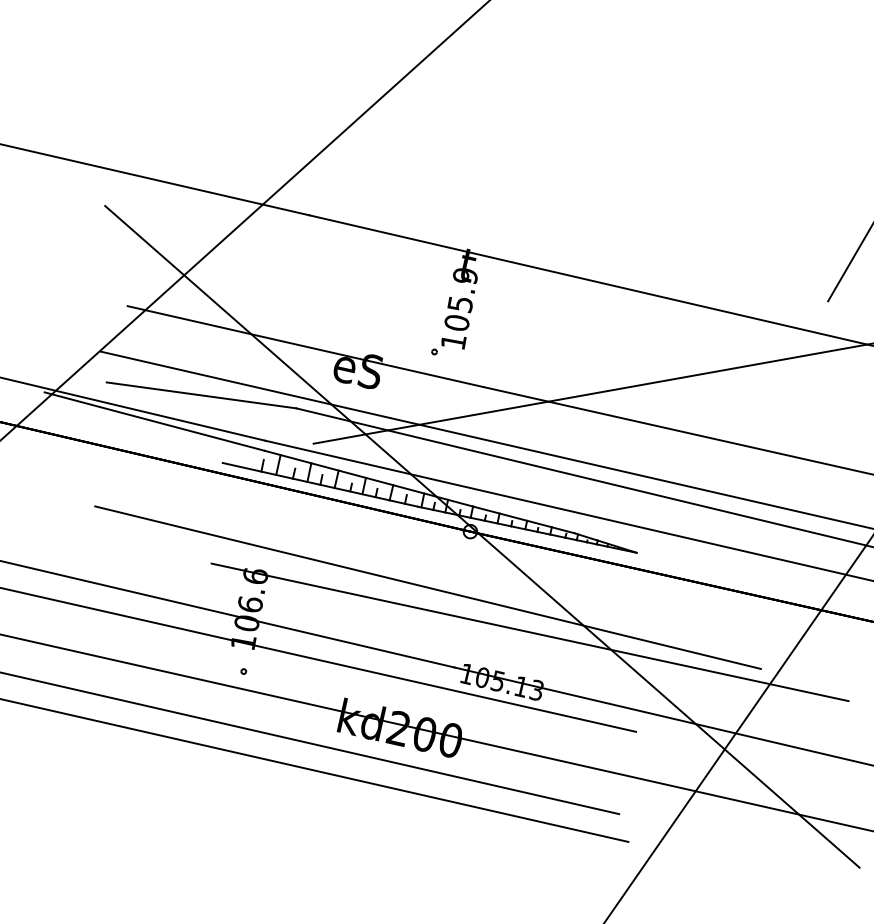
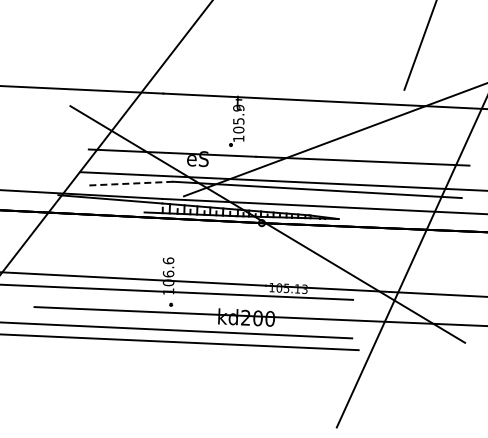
line: (201, 395) -> (129, 183), solid -> dashed
line: (428, 586) -> (247, 251), removed
line: (528, 631) -> (296, 263), removed

